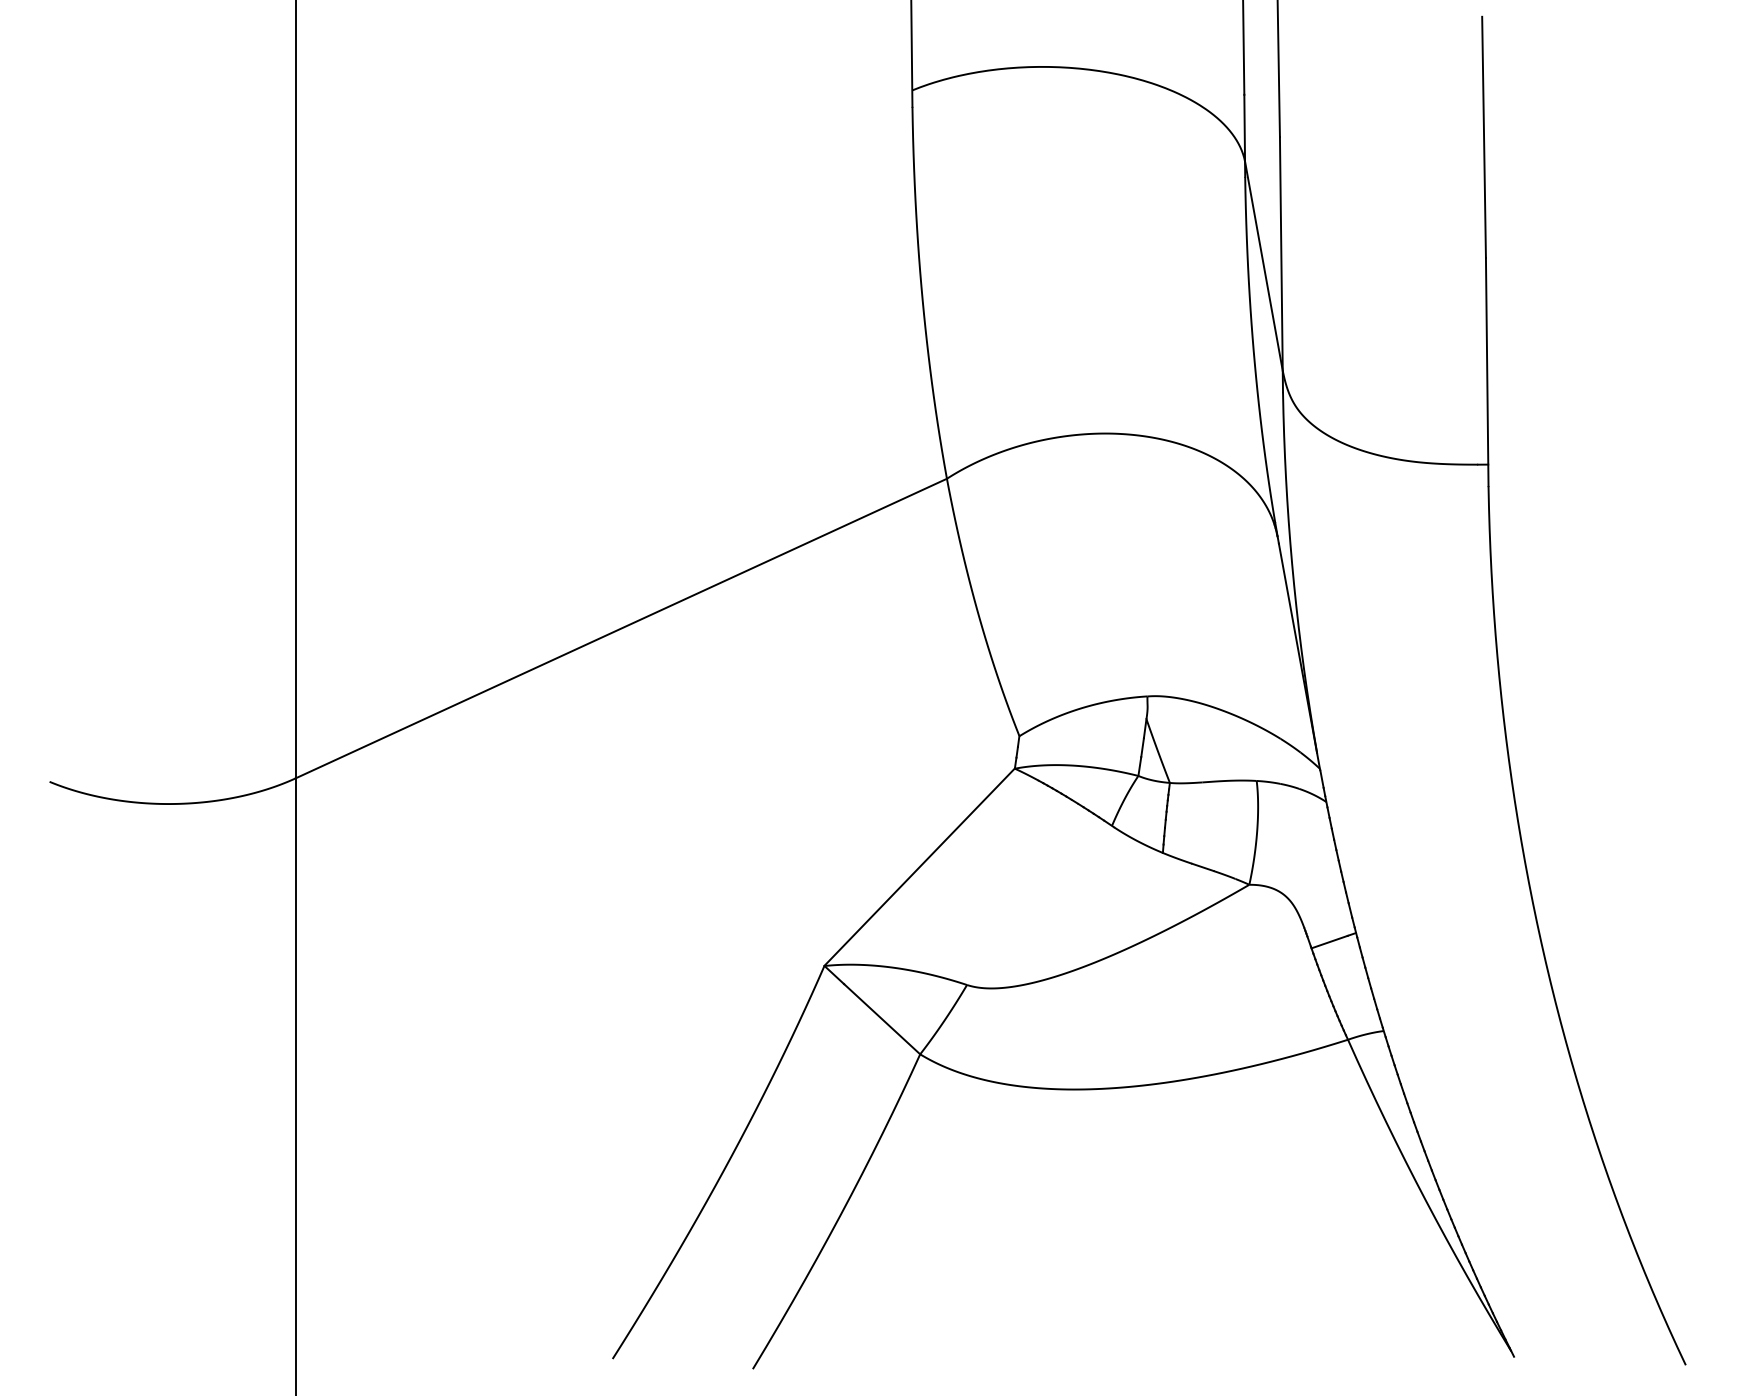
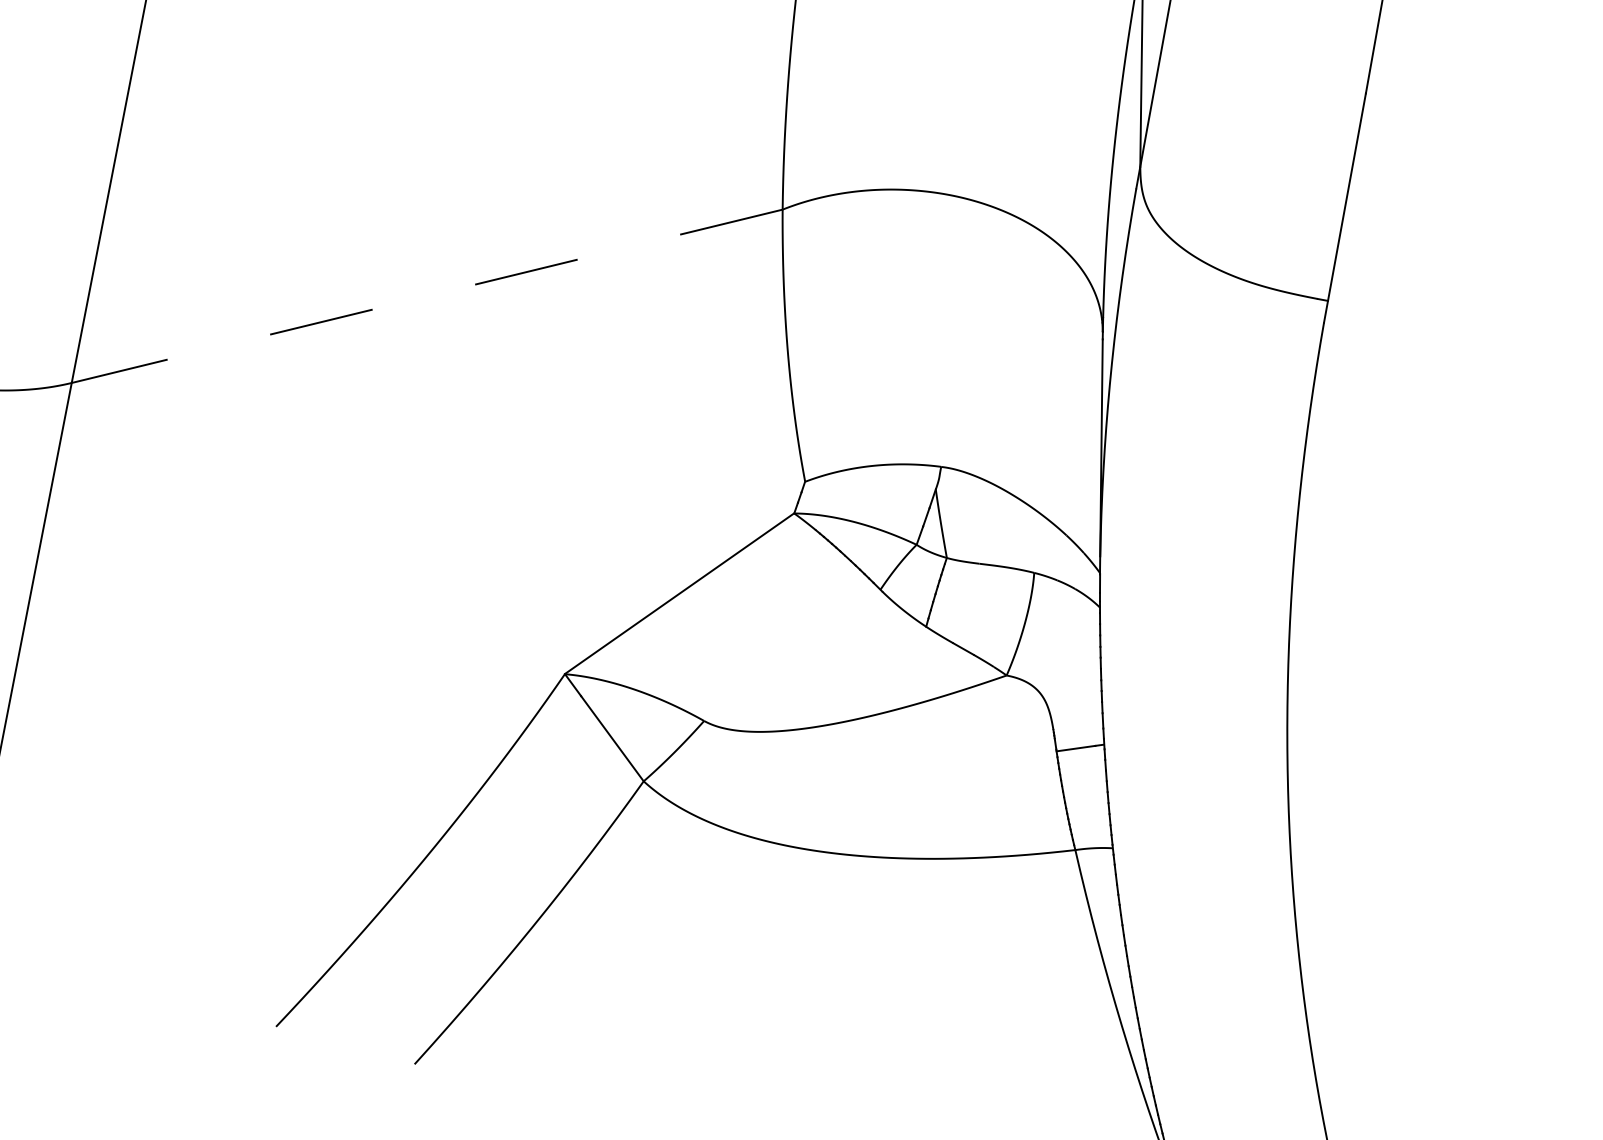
line: (620, 628) -> (426, 296), solid -> dashed

